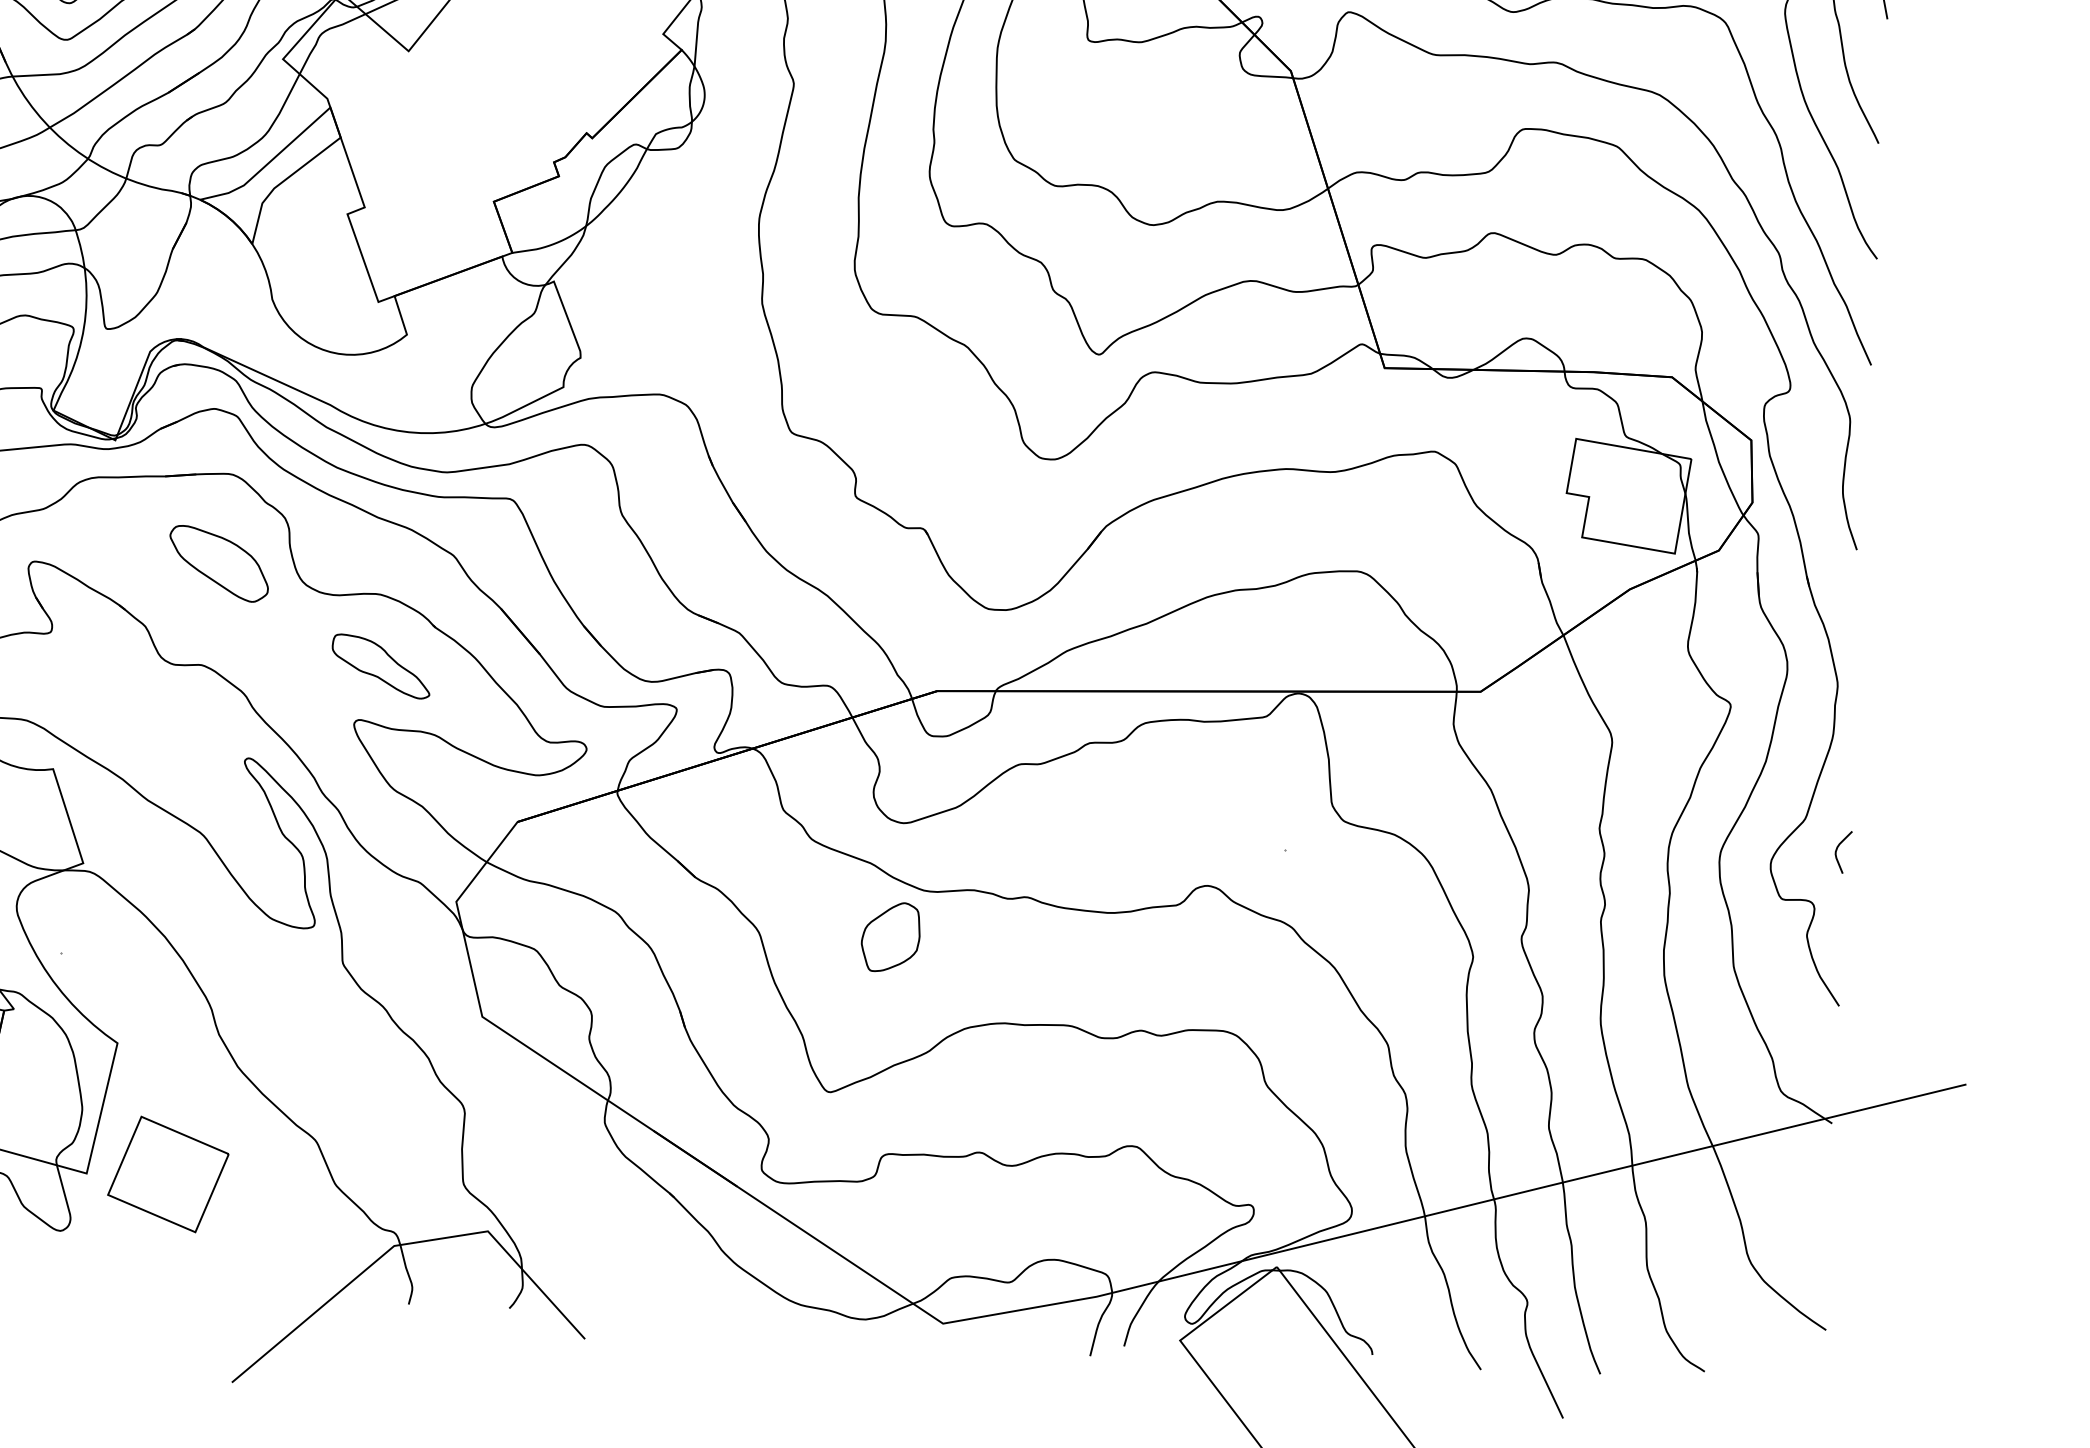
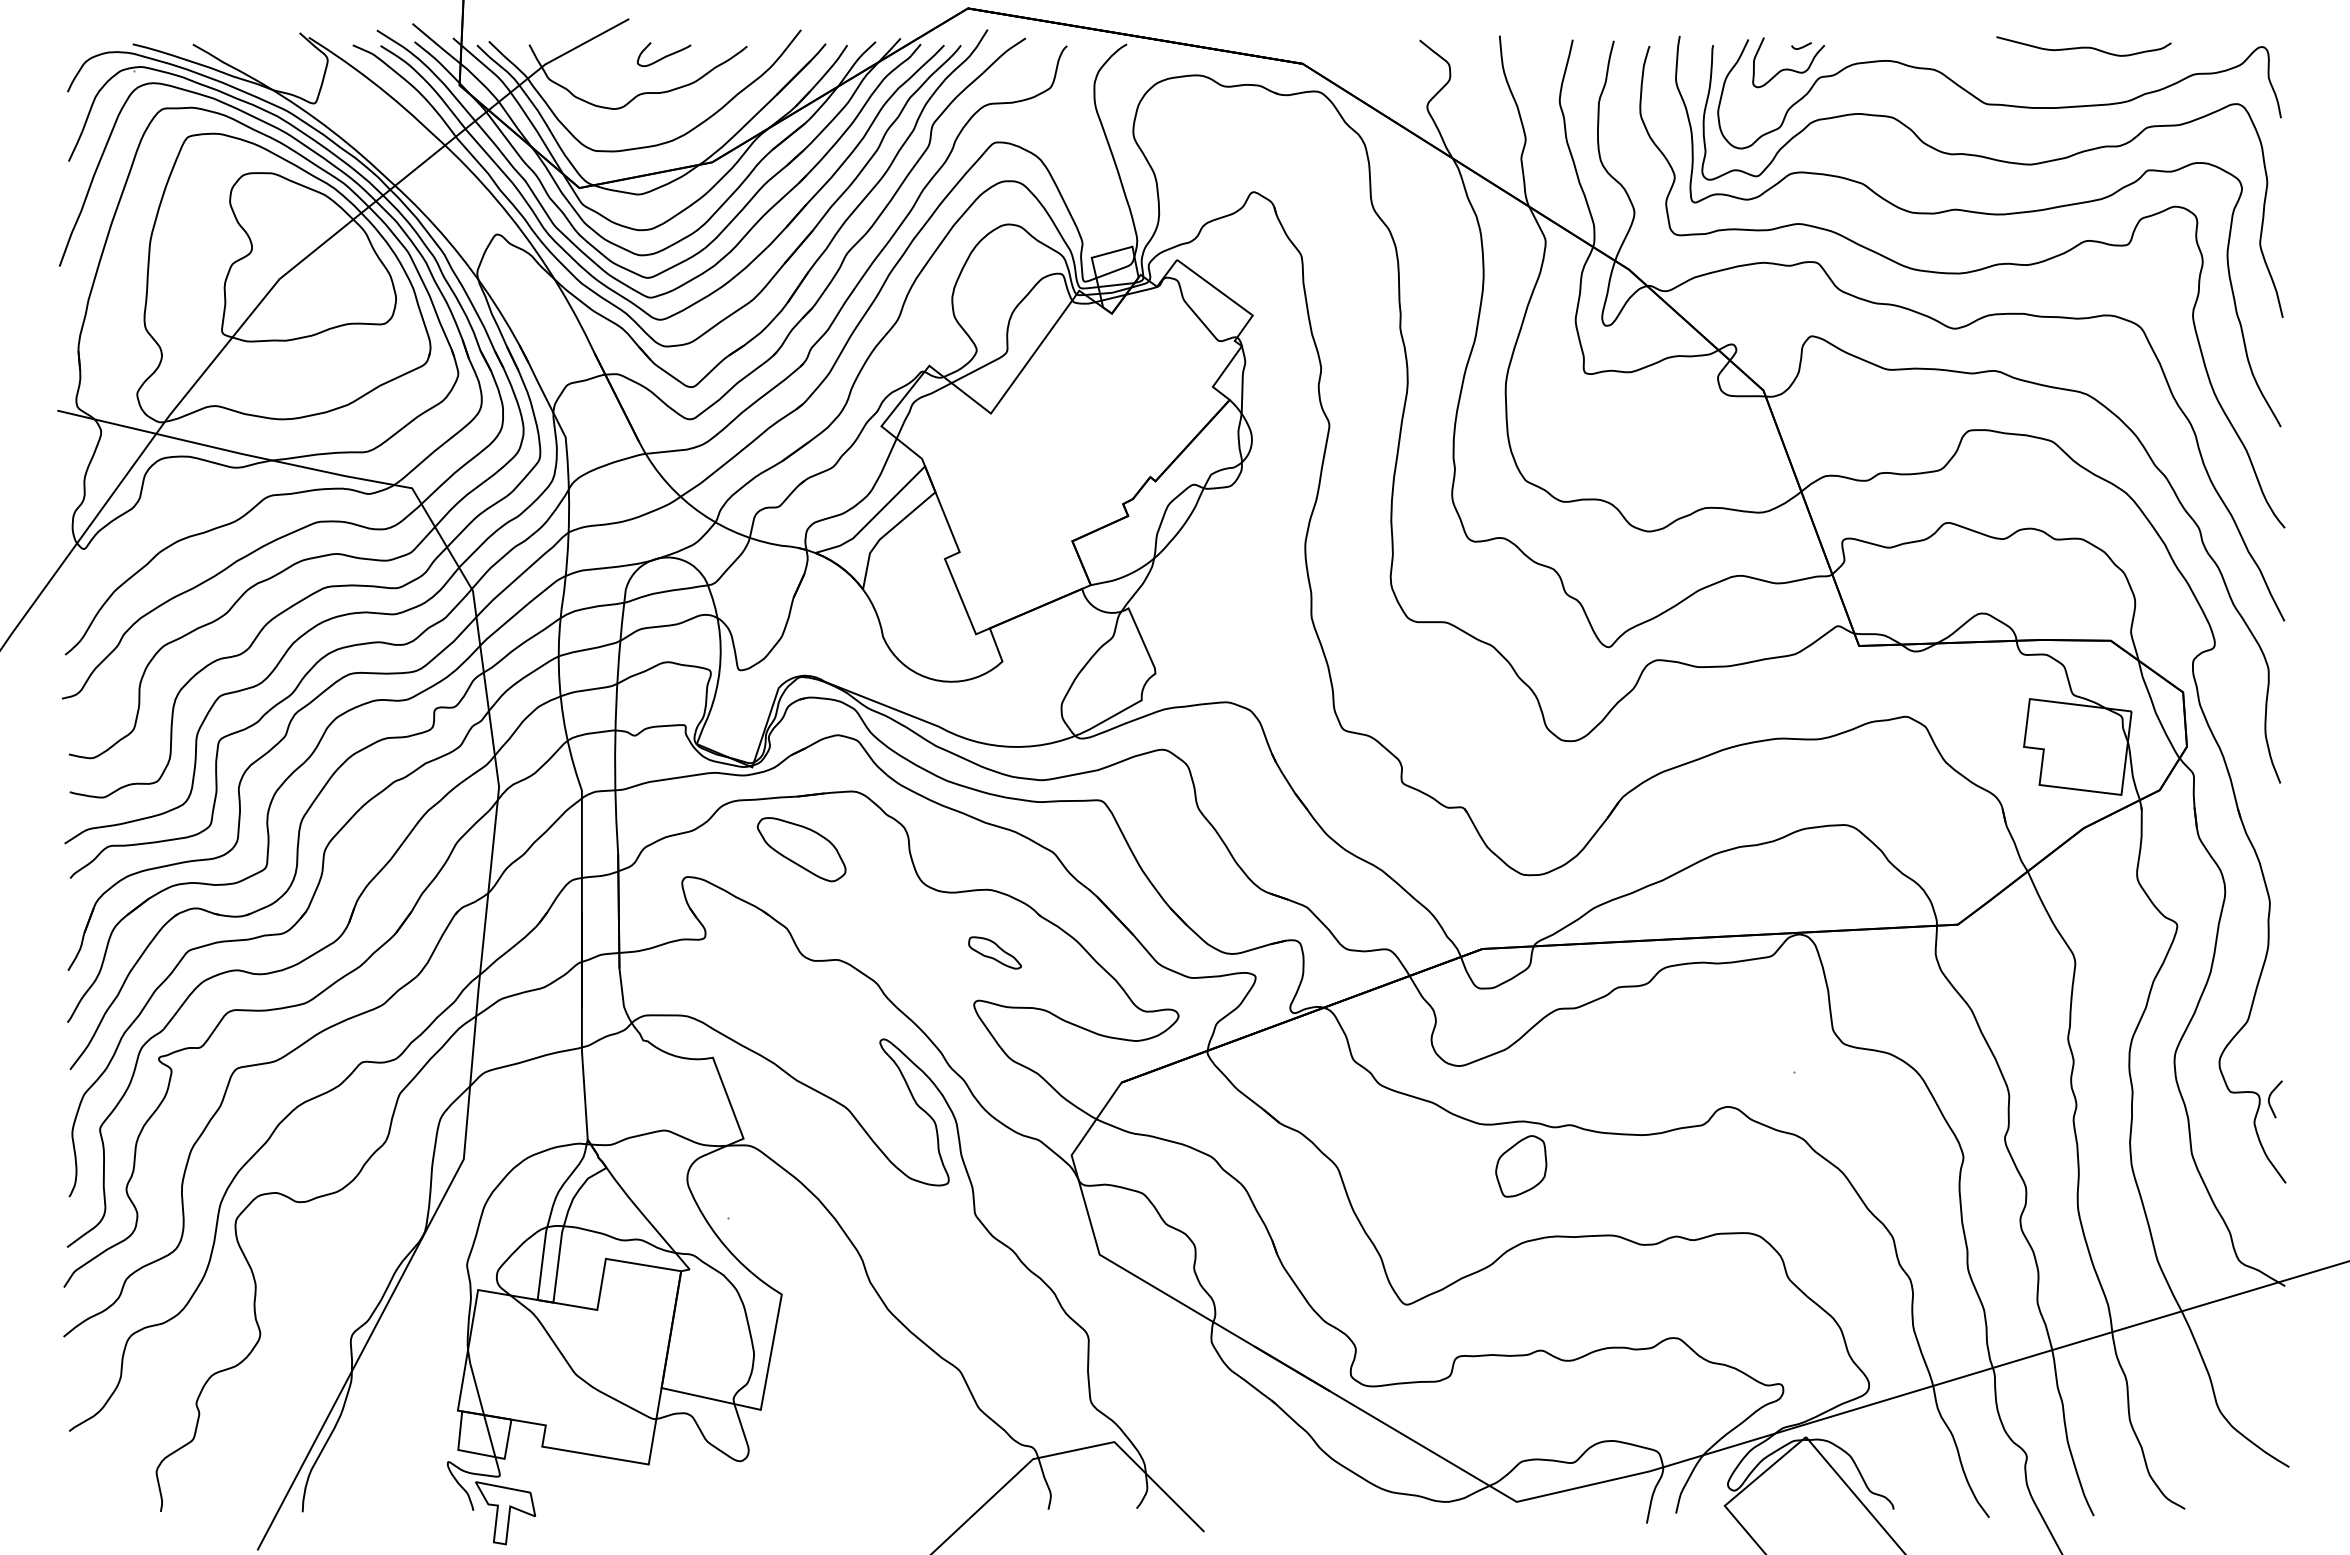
part: (218, 563) -> (801, 849), moved
part: (380, 665) -> (994, 952), size x0.6
curve: (1837, 849) -> (2270, 1097), moved
part: (891, 937) -> (1521, 1166), moved
part: (167, 1173) -> (831, 1406), removed

